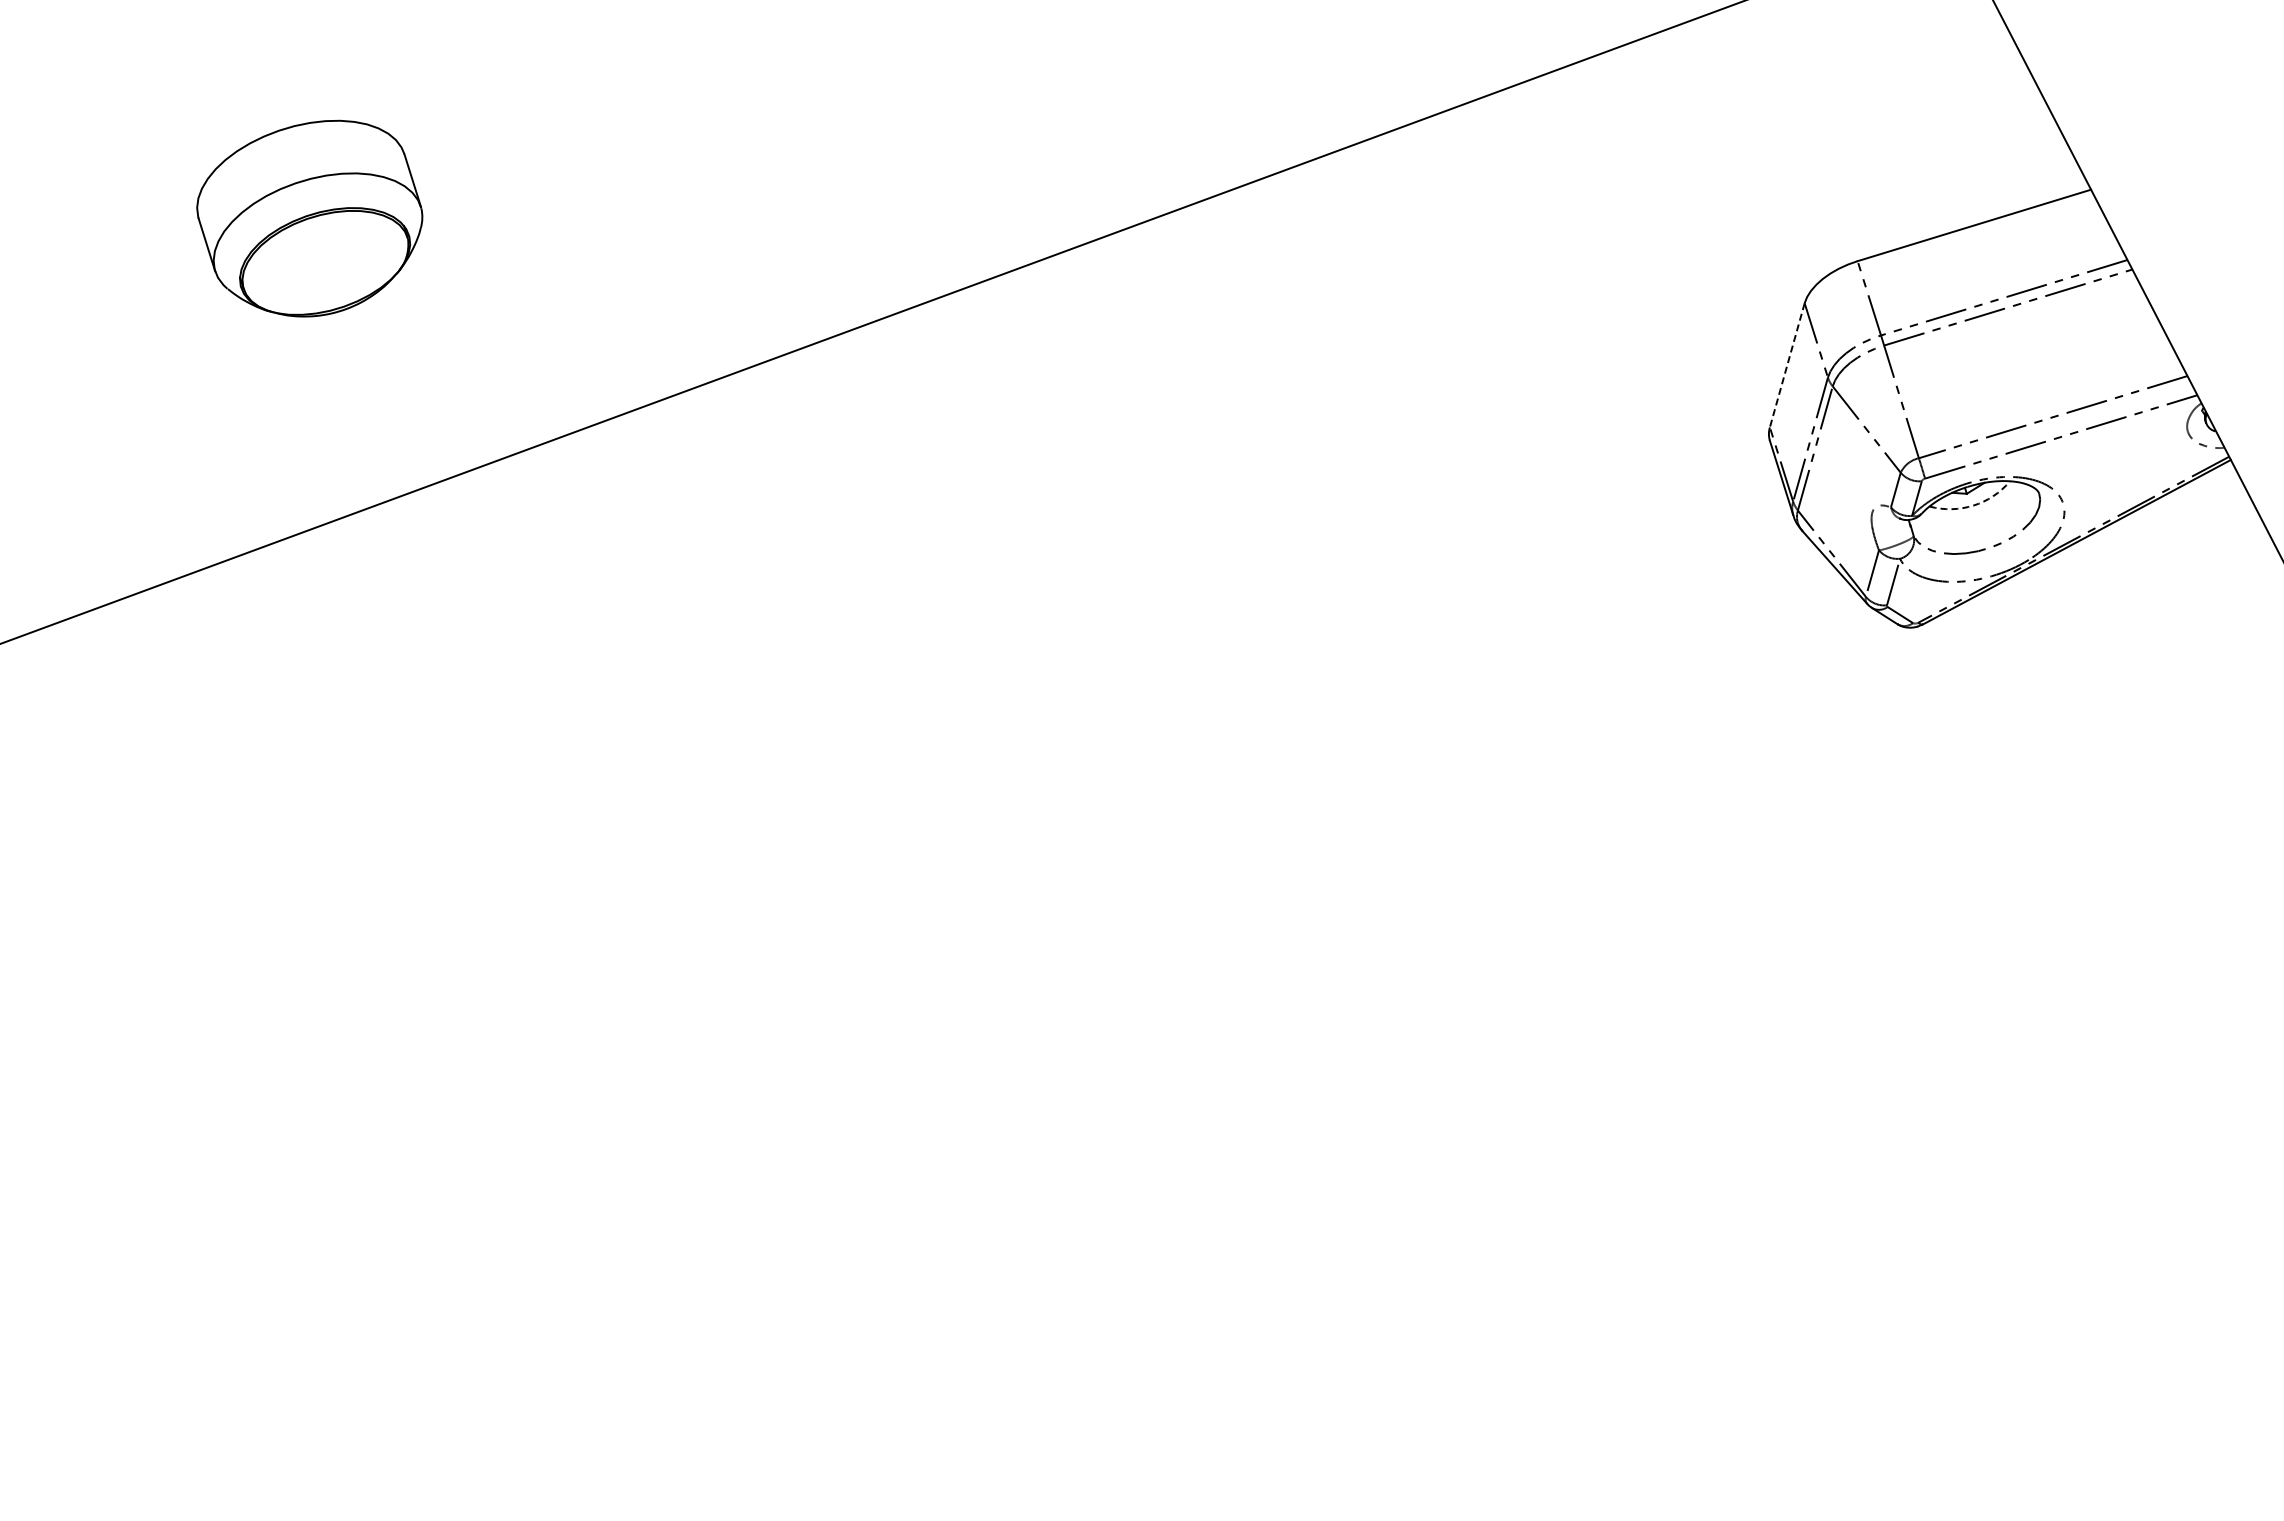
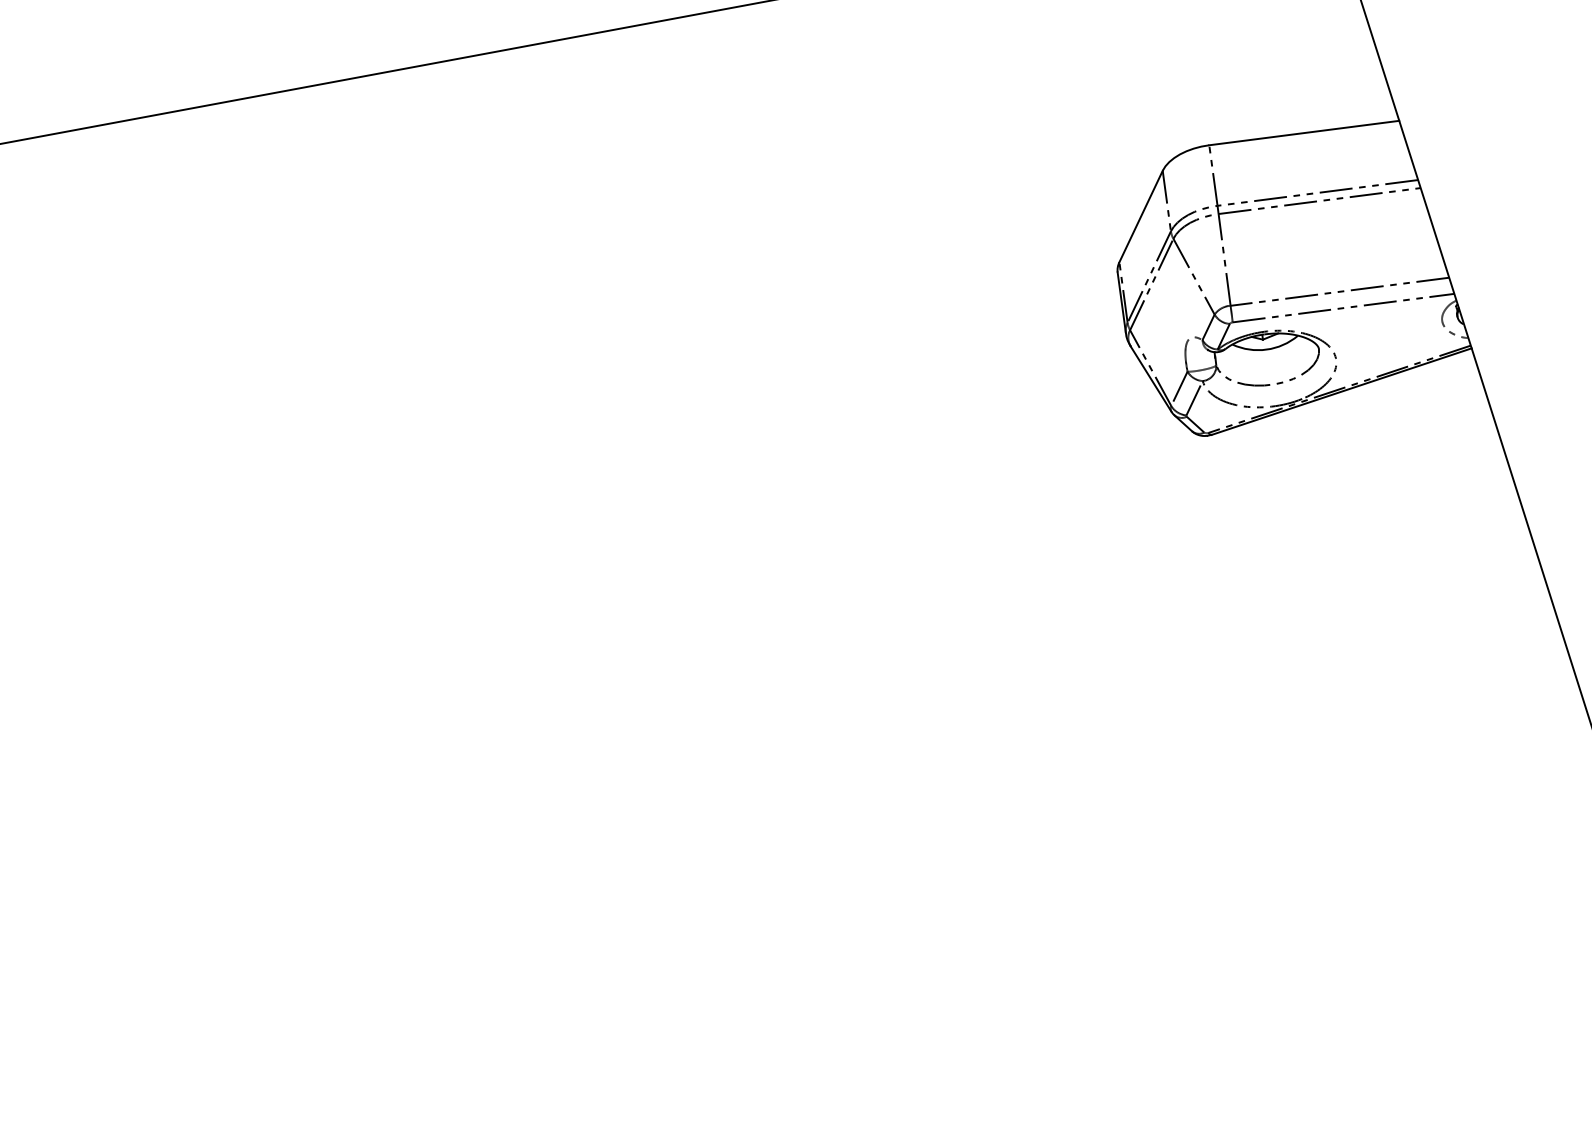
line: (1787, 365) -> (1141, 216), dashed -> solid
arc: (1973, 505) -> (1266, 349), dashed -> solid

